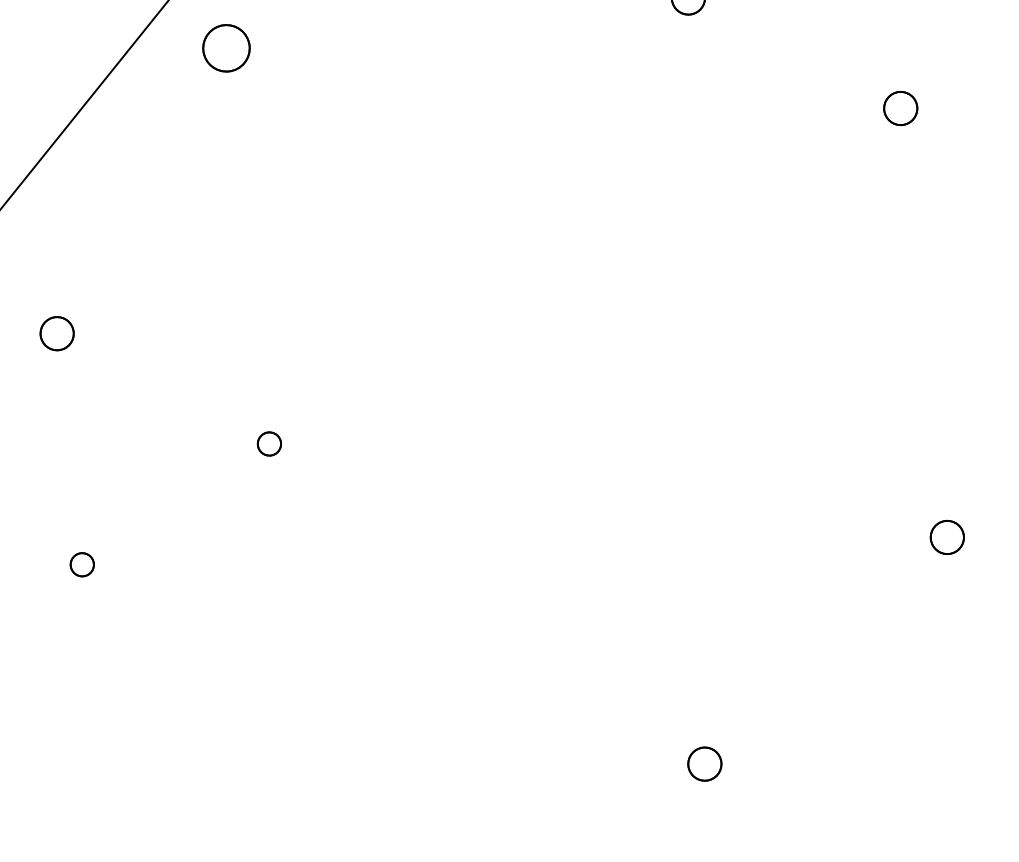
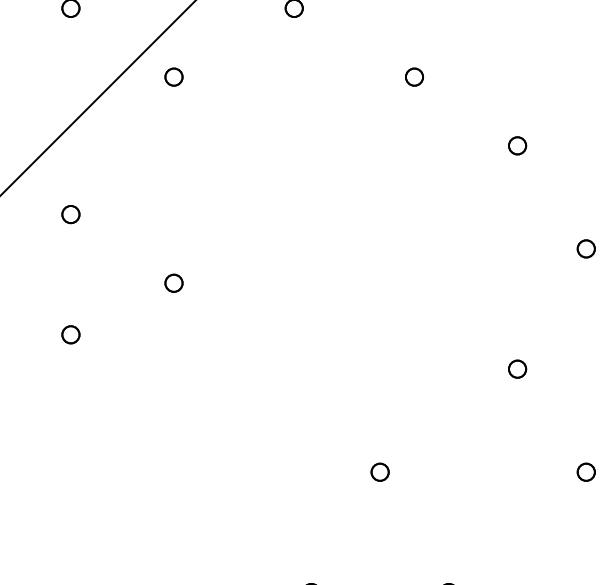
part: (225, 47) -> (173, 76), size x0.71
part: (268, 442) -> (173, 282), size x1.43
part: (81, 564) -> (70, 334), size x1.43

